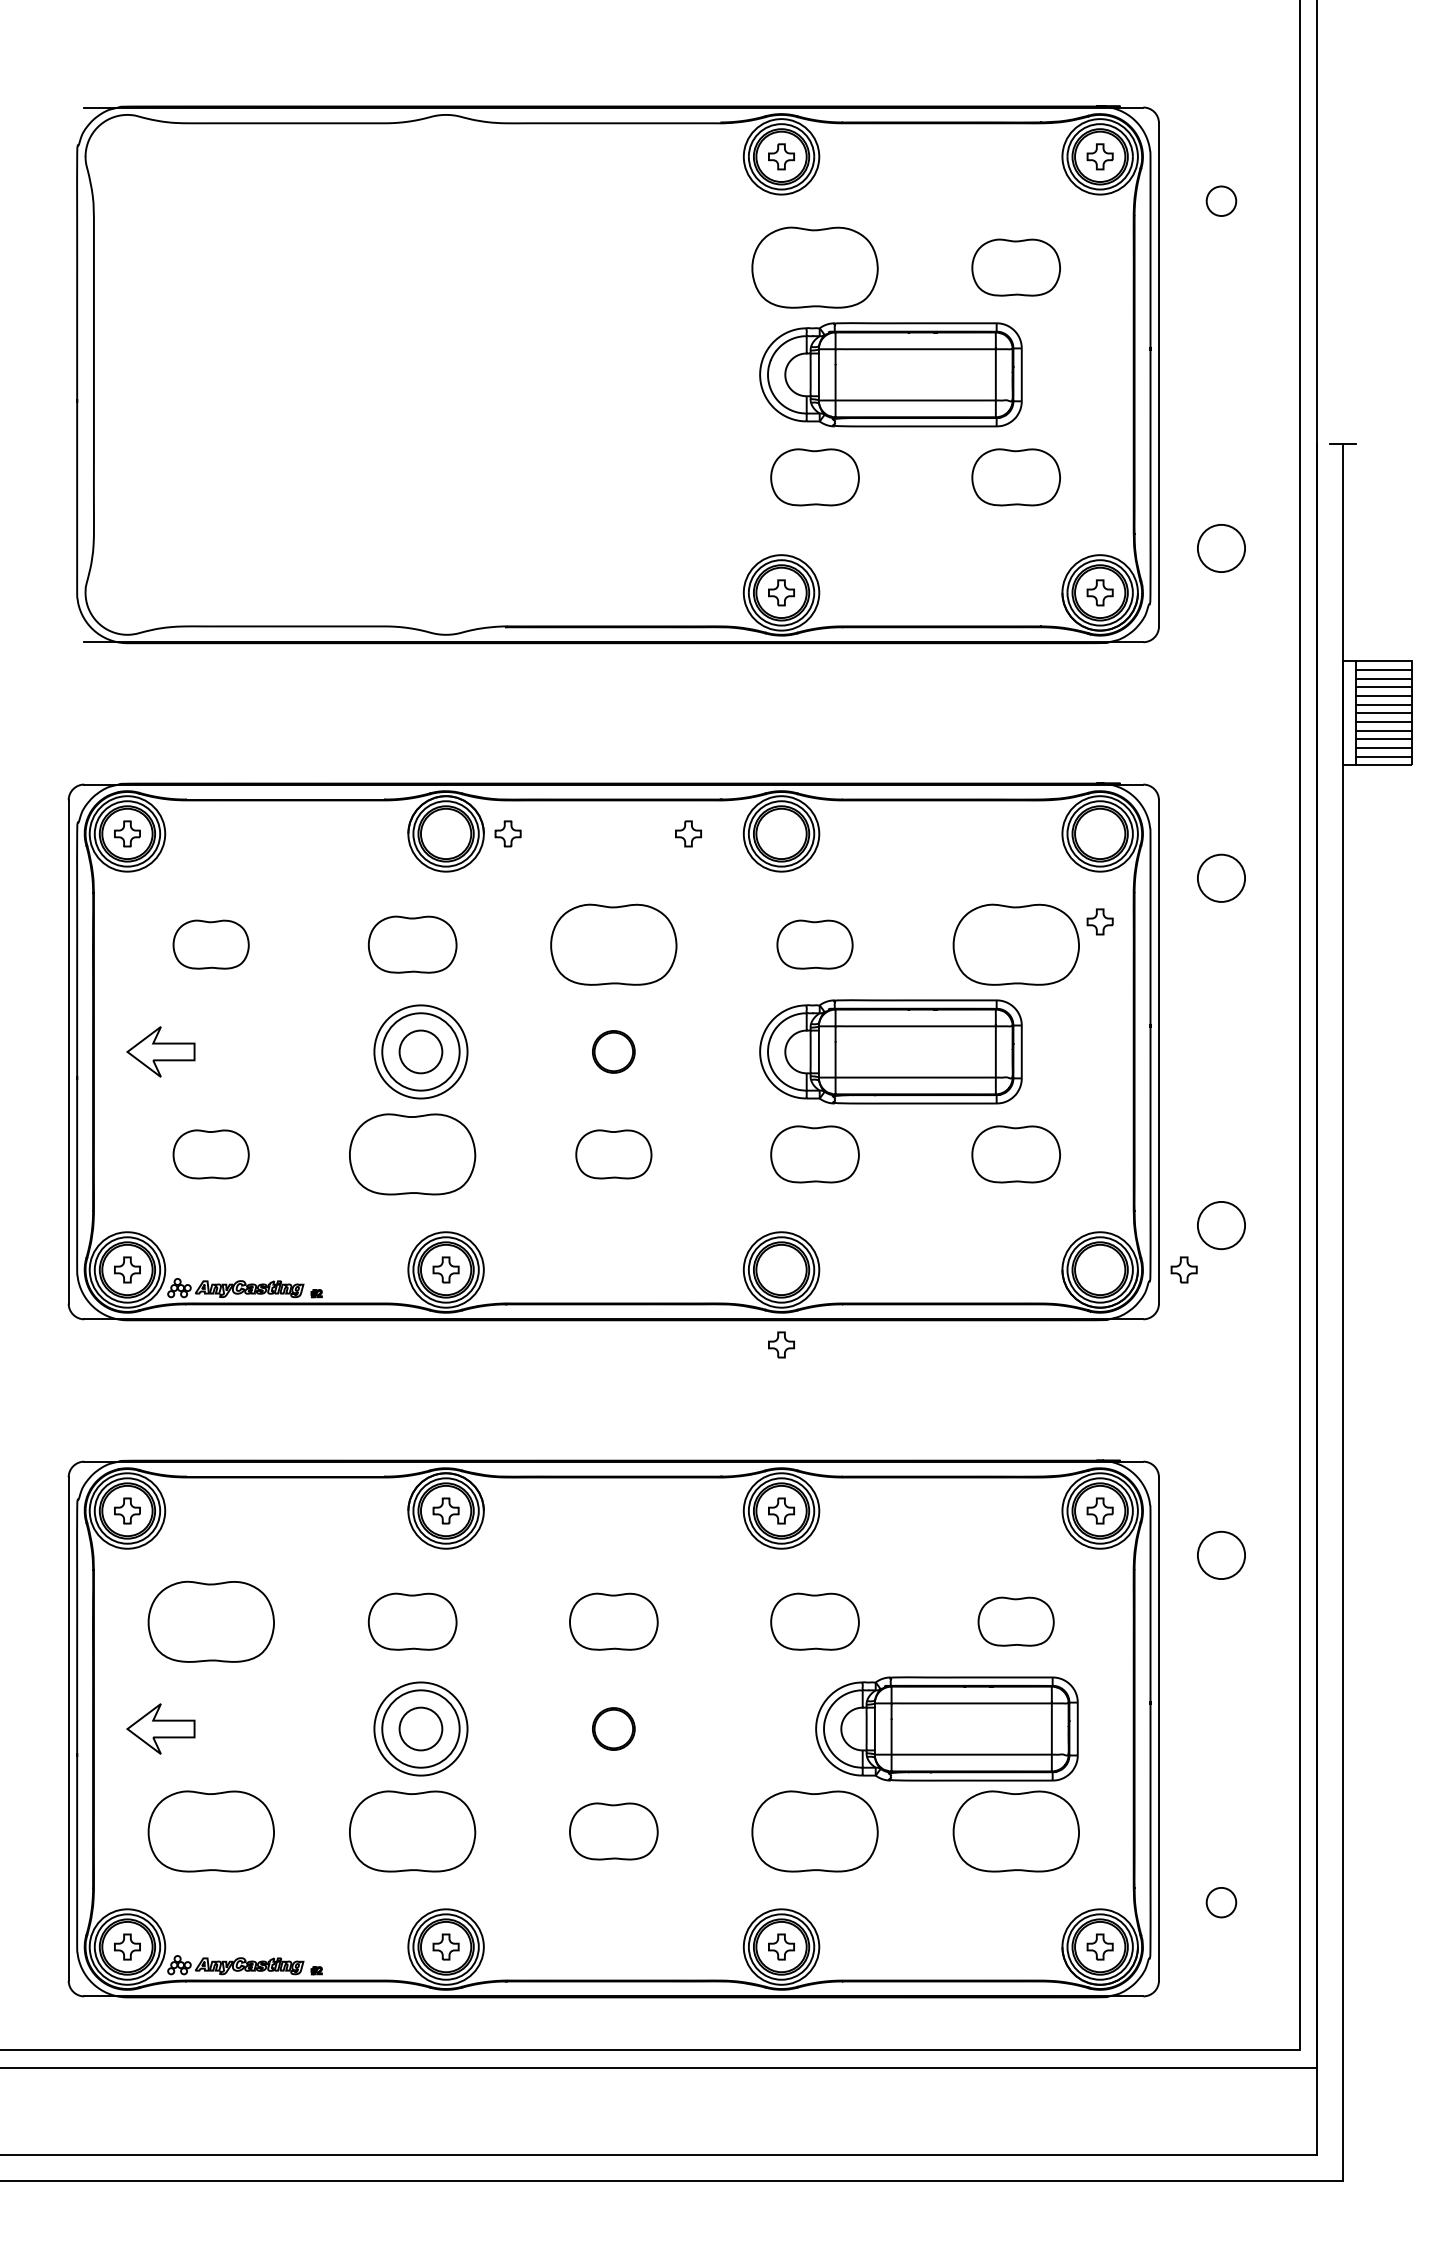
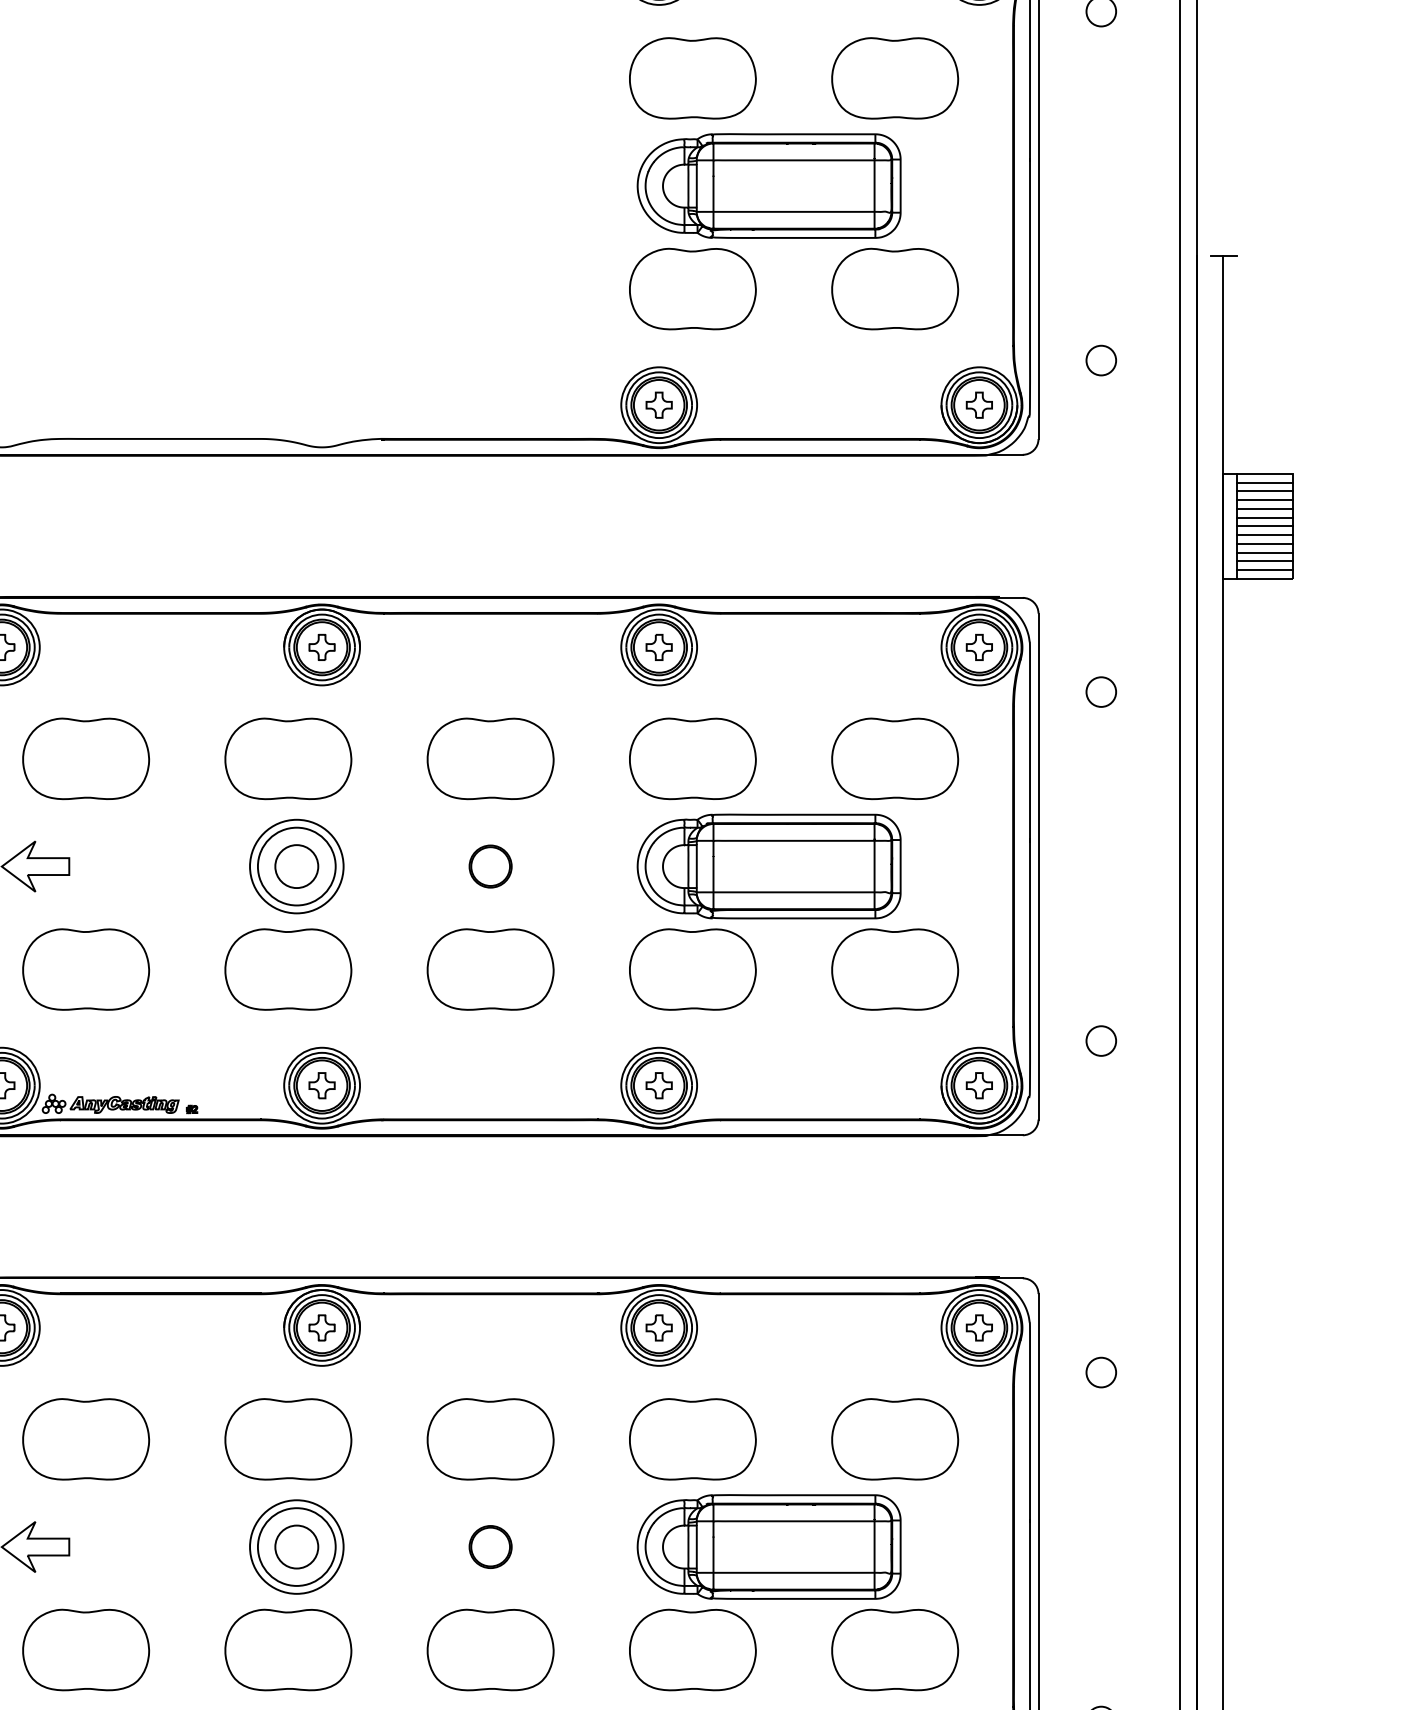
part: (1015, 267) -> (894, 78), size x1.43
part: (814, 477) -> (692, 289), size x1.43
part: (1015, 477) -> (894, 289), size x1.43
circle: (1221, 548) -> (1101, 360), size x0.62
part: (507, 833) -> (321, 647), moved
part: (688, 833) -> (659, 647), moved
circle: (1221, 878) -> (1101, 692), size x0.62
part: (1099, 921) -> (978, 647), moved
part: (210, 944) -> (85, 758), size x1.67
part: (412, 944) -> (288, 758), size x1.43
part: (814, 944) -> (692, 758), size x1.67
part: (210, 1154) -> (85, 969), size x1.67
part: (613, 1154) -> (490, 969), size x1.67
part: (814, 1154) -> (692, 969), size x1.43
part: (1015, 1154) -> (894, 969), size x1.43
circle: (1221, 1225) -> (1101, 1041), size x0.62
part: (1183, 1269) -> (978, 1085), moved
part: (781, 1344) -> (659, 1085), moved
circle: (1221, 1555) -> (1101, 1372), size x0.62
part: (412, 1621) -> (288, 1438), size x1.43
part: (613, 1621) -> (490, 1438), size x1.43
part: (814, 1621) -> (692, 1438), size x1.43
part: (1015, 1621) -> (894, 1438), size x1.67
part: (946, 1728) -> (768, 1546), moved
part: (613, 1831) -> (490, 1650), size x1.43

